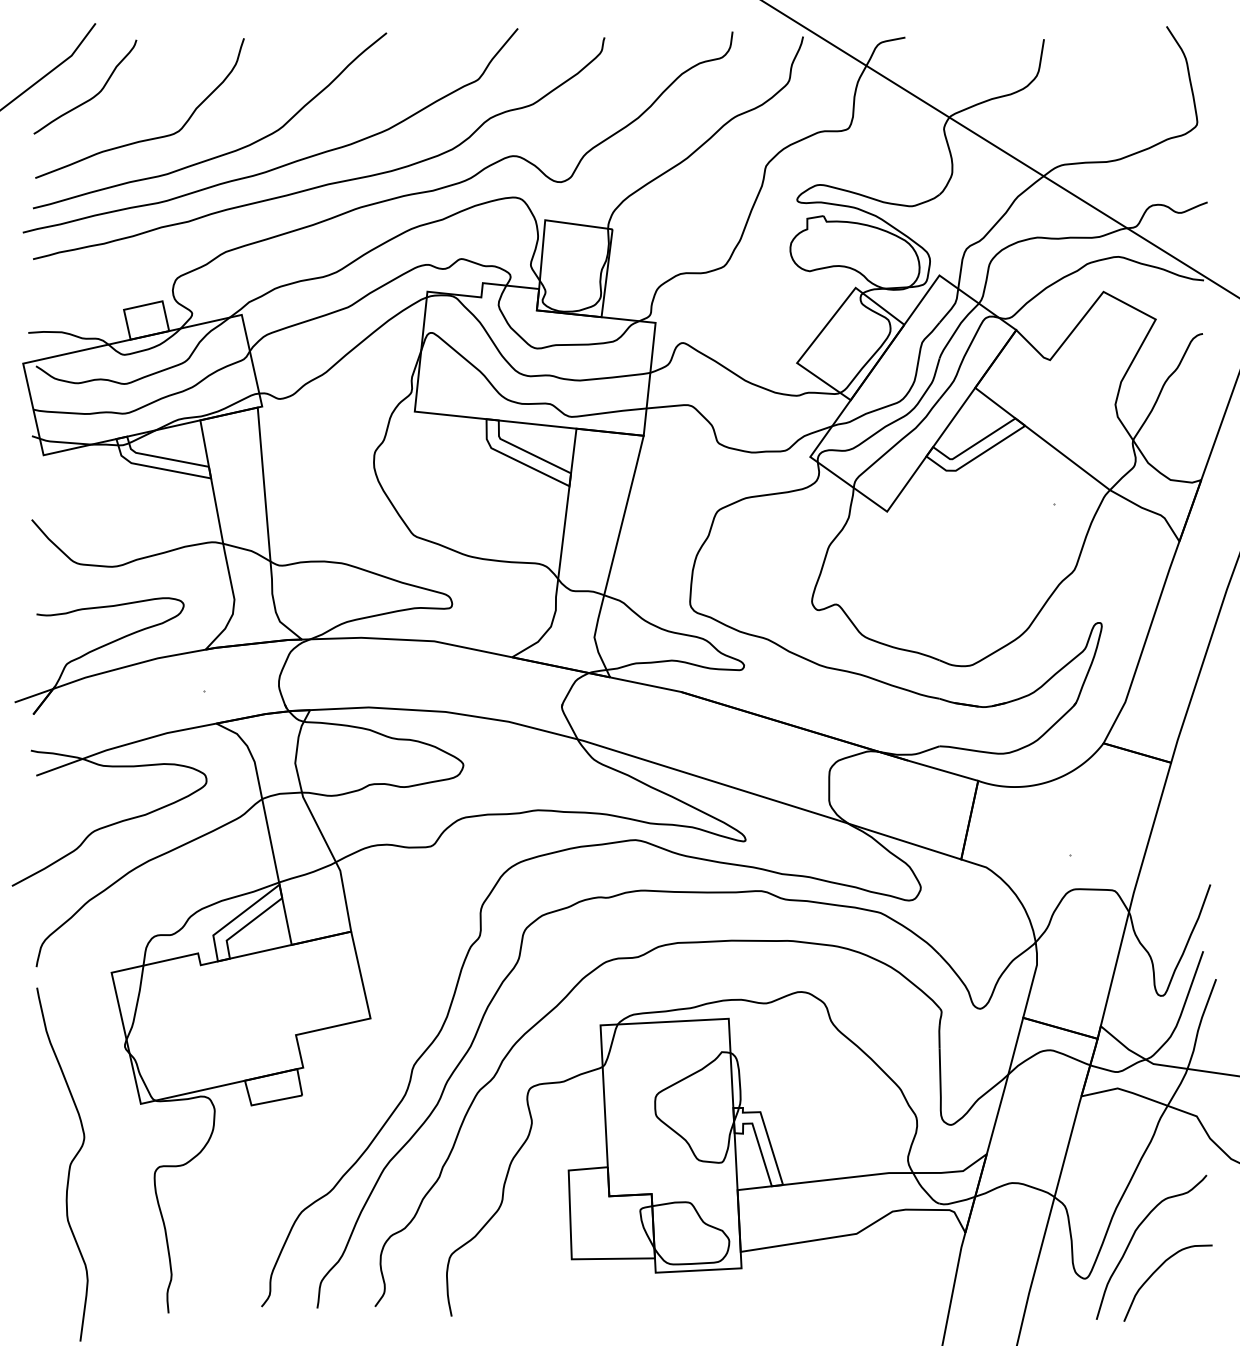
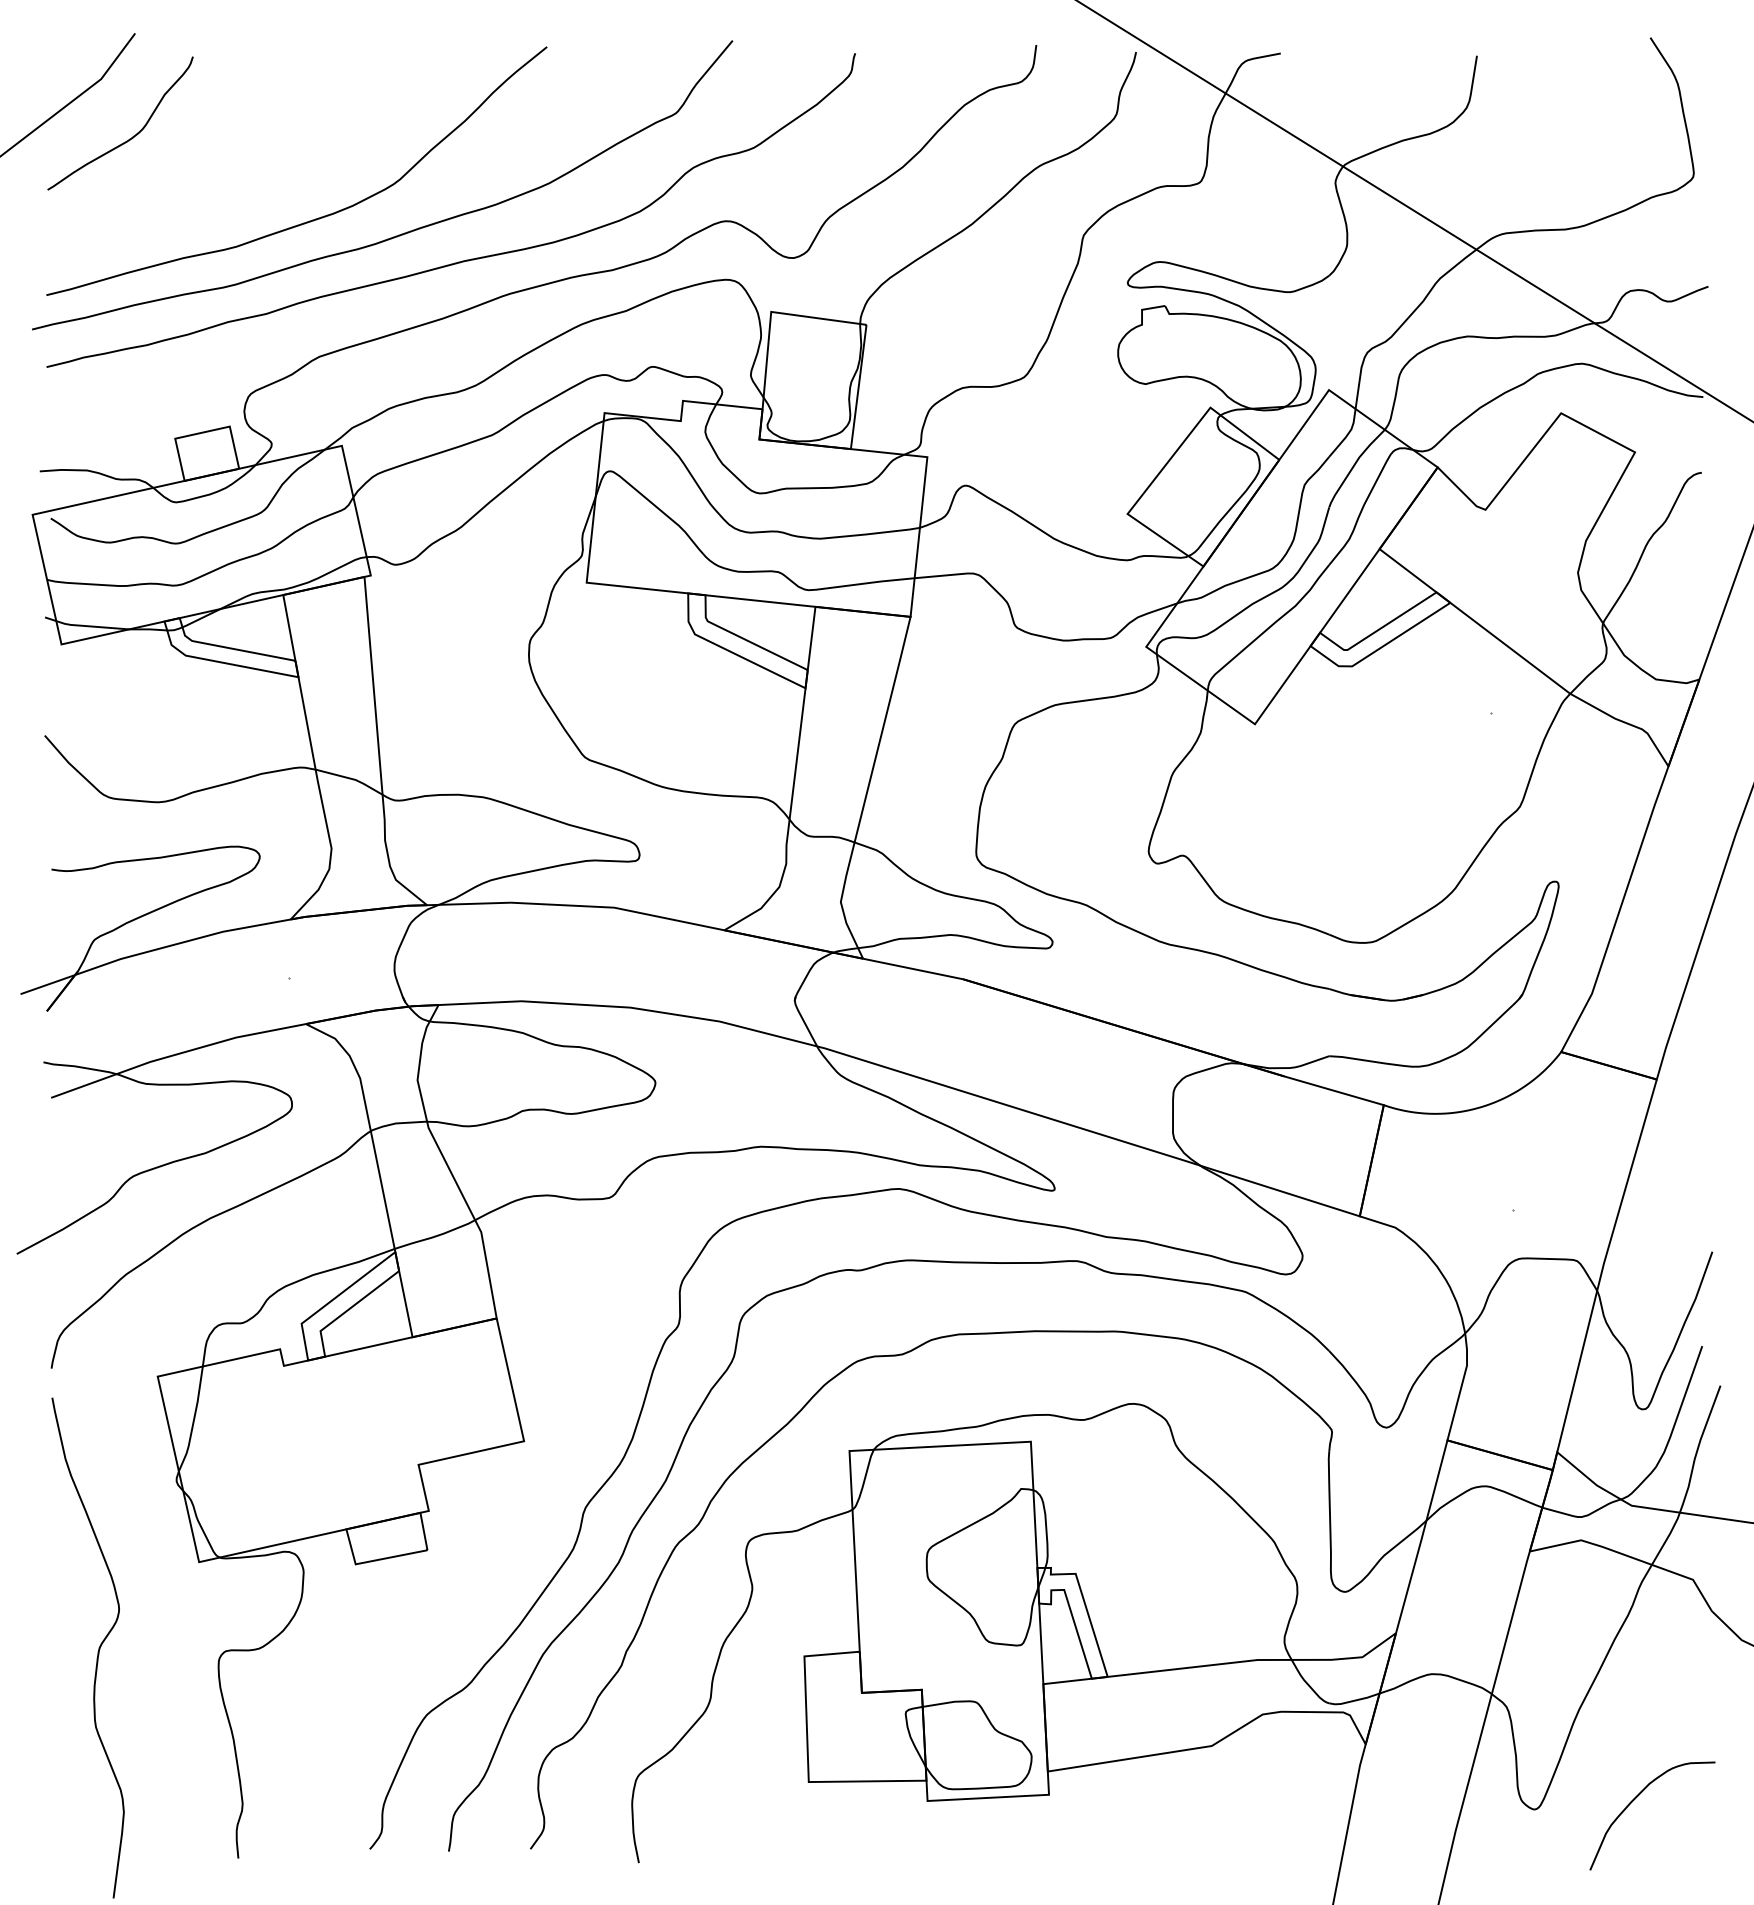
curve: (146, 139) -> (207, 197), removed
curve: (1132, 1238) -> (1602, 1752), removed

